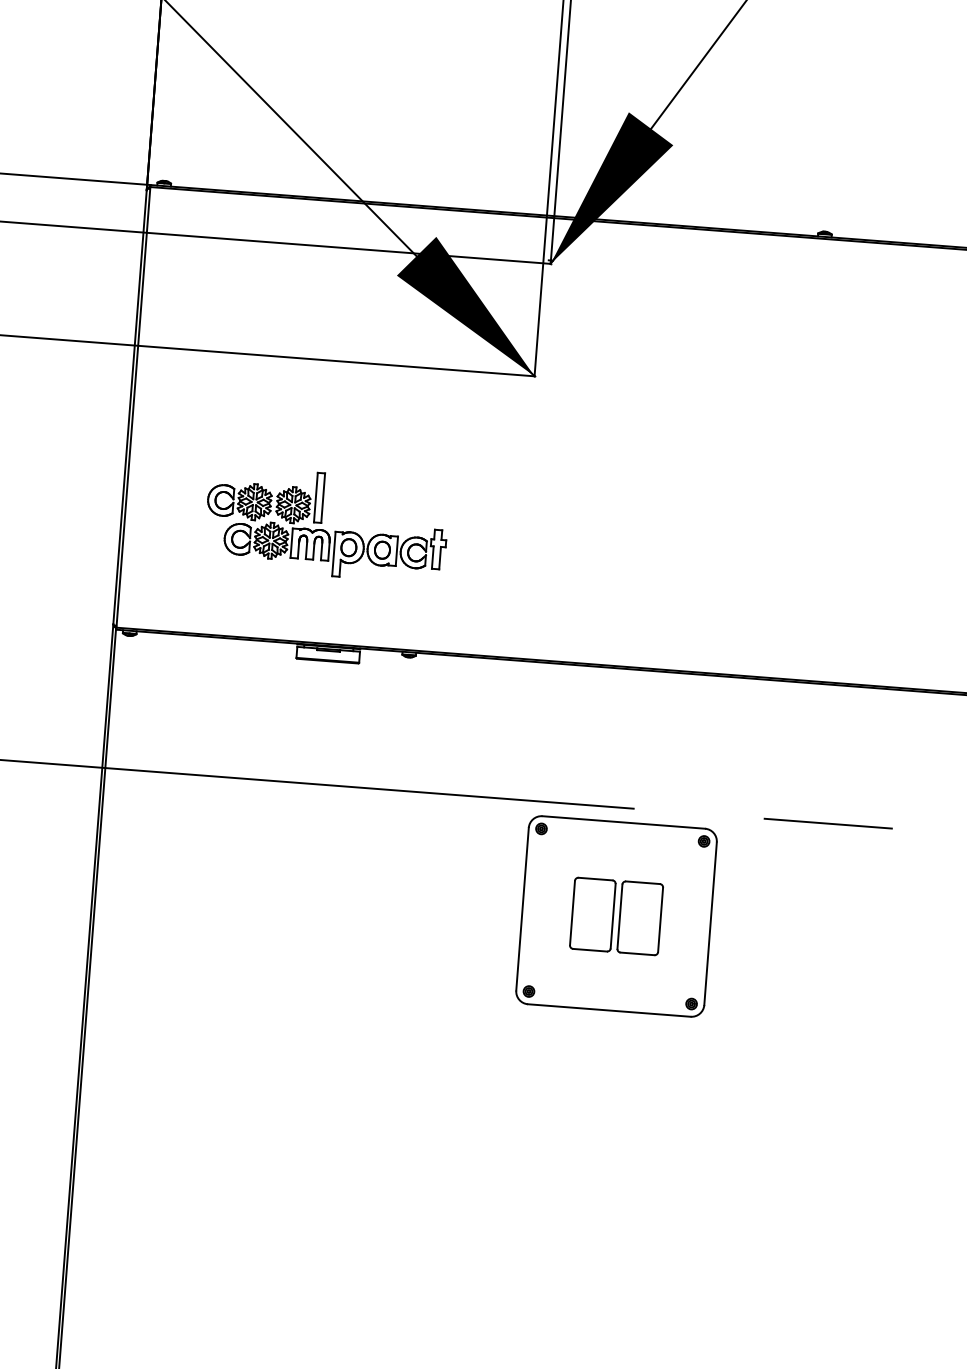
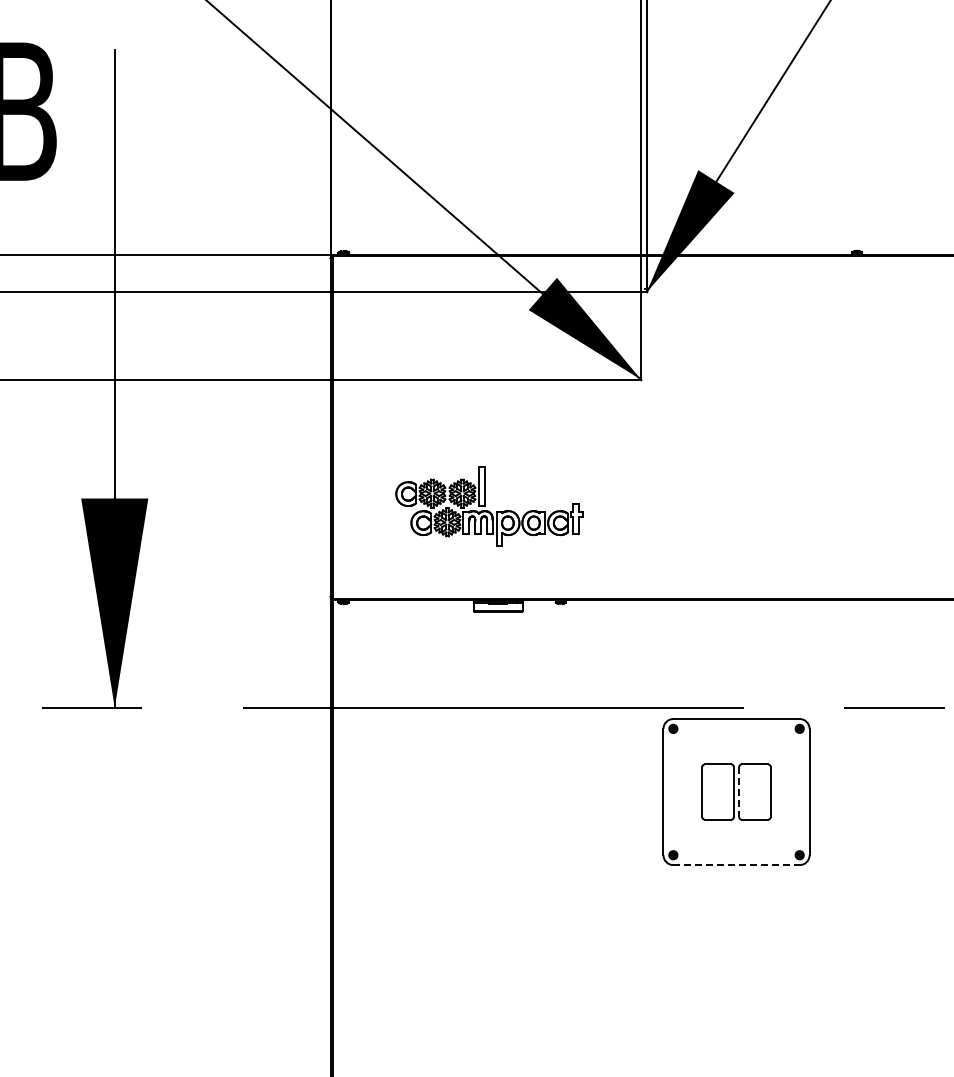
line: (620, 917) -> (739, 792), solid -> dashed
line: (610, 1011) -> (737, 865), solid -> dashed

